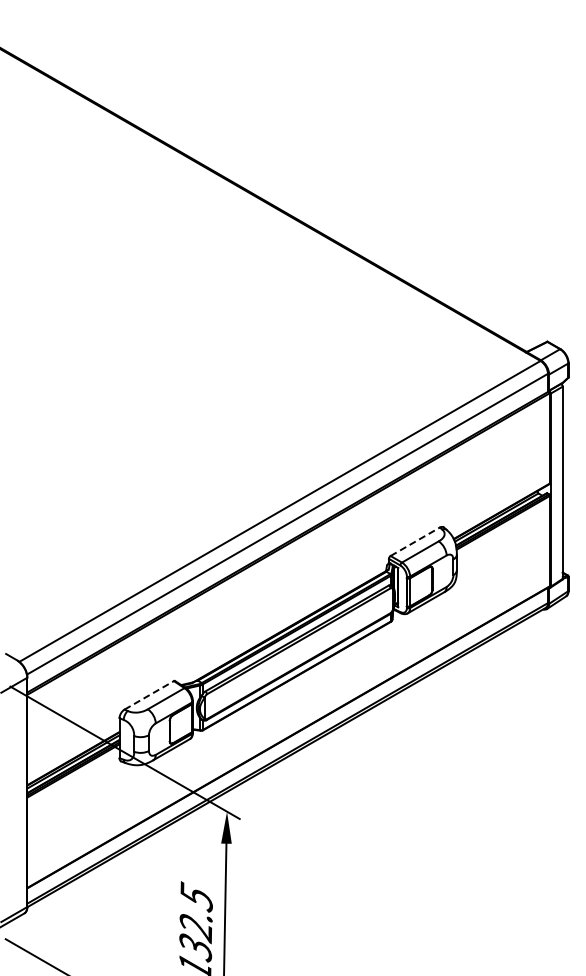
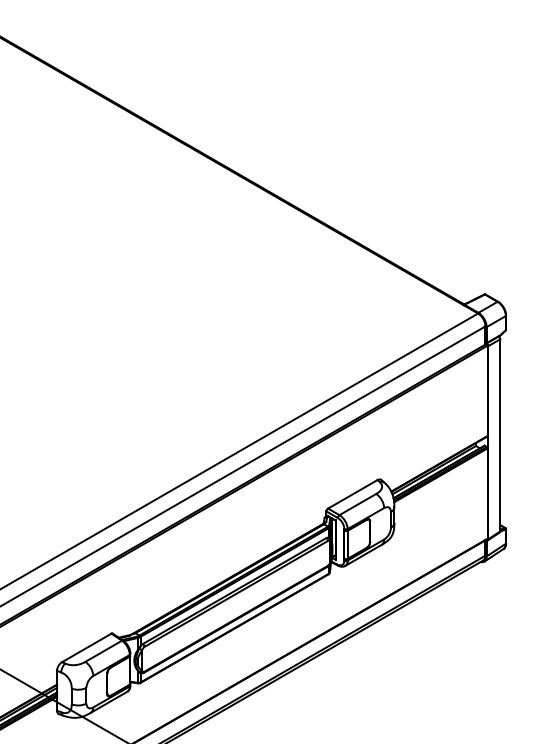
line: (415, 541) -> (353, 494), dashed -> solid
line: (149, 695) -> (87, 648), dashed -> solid

